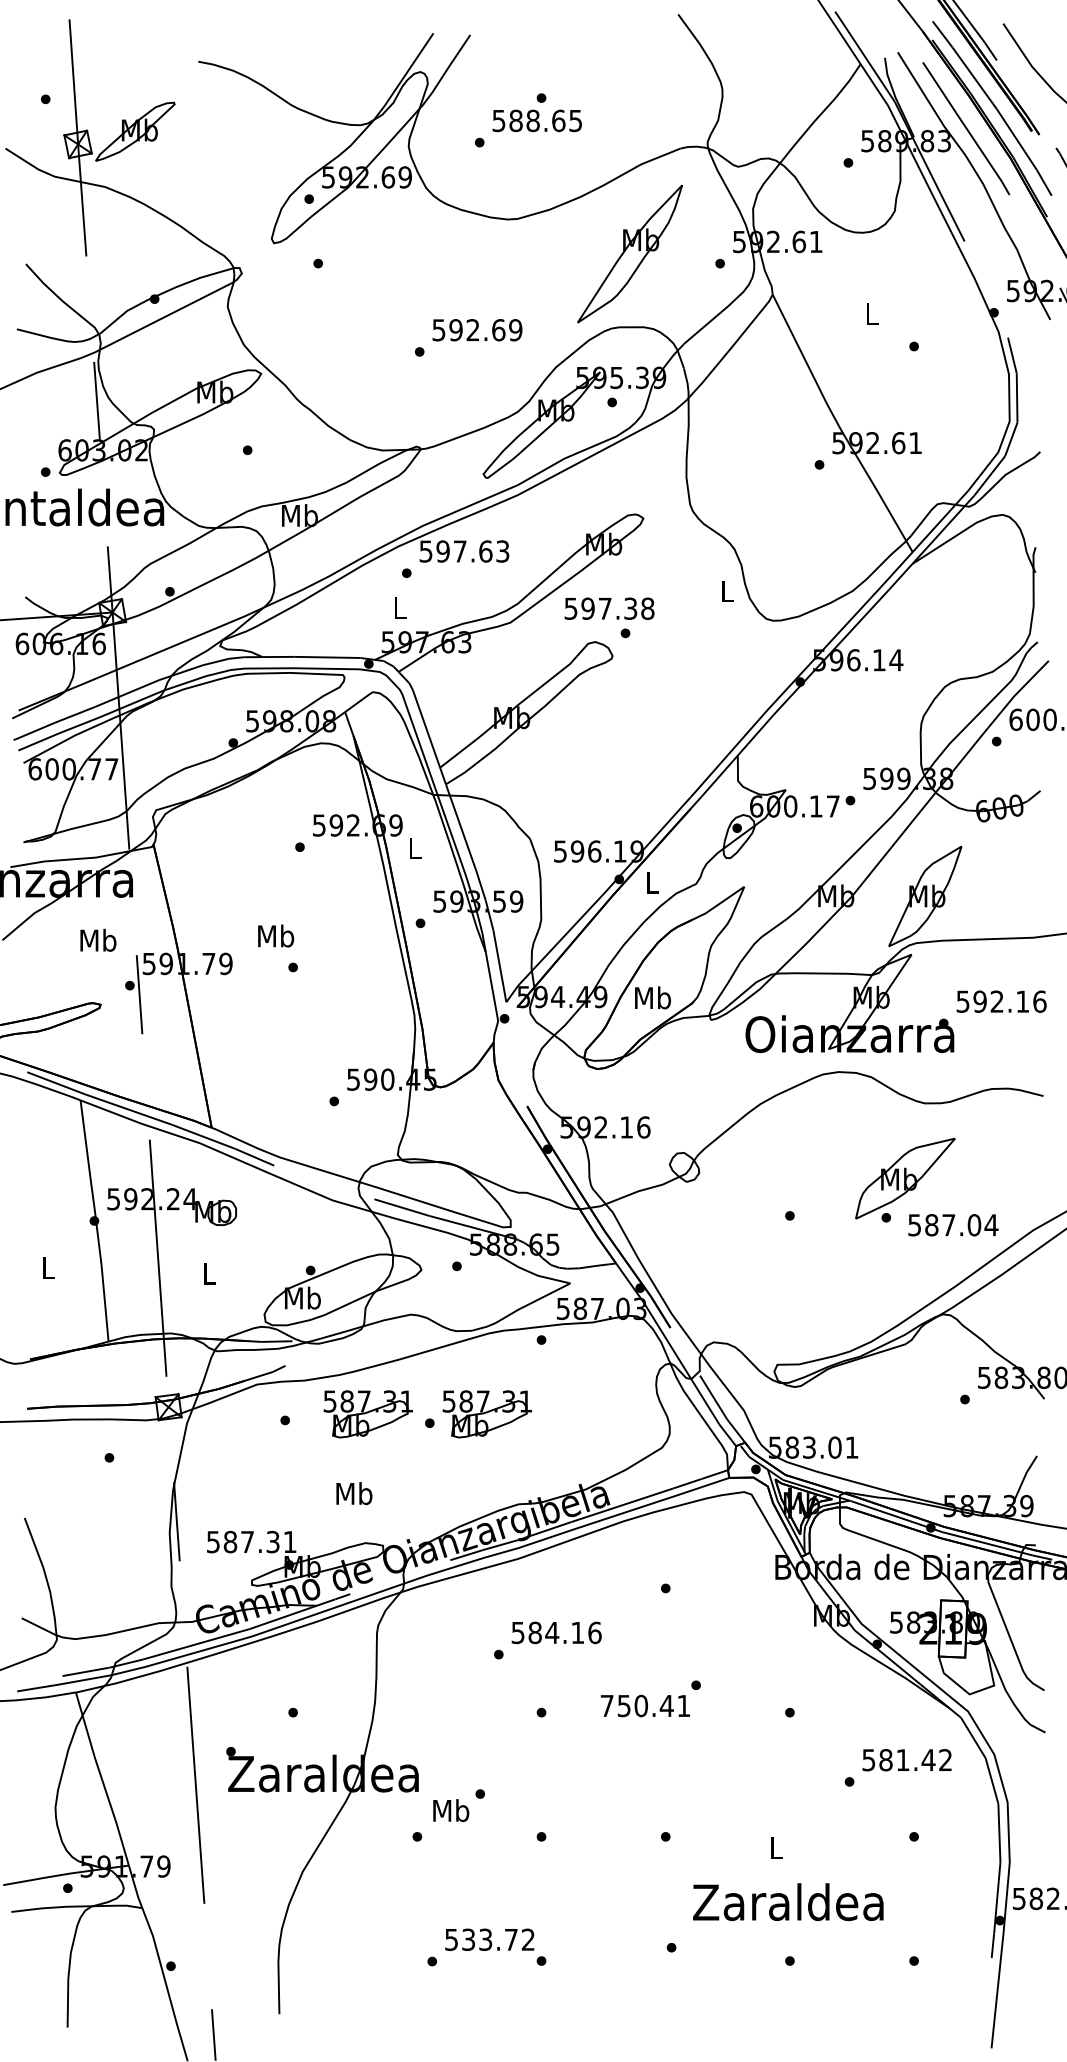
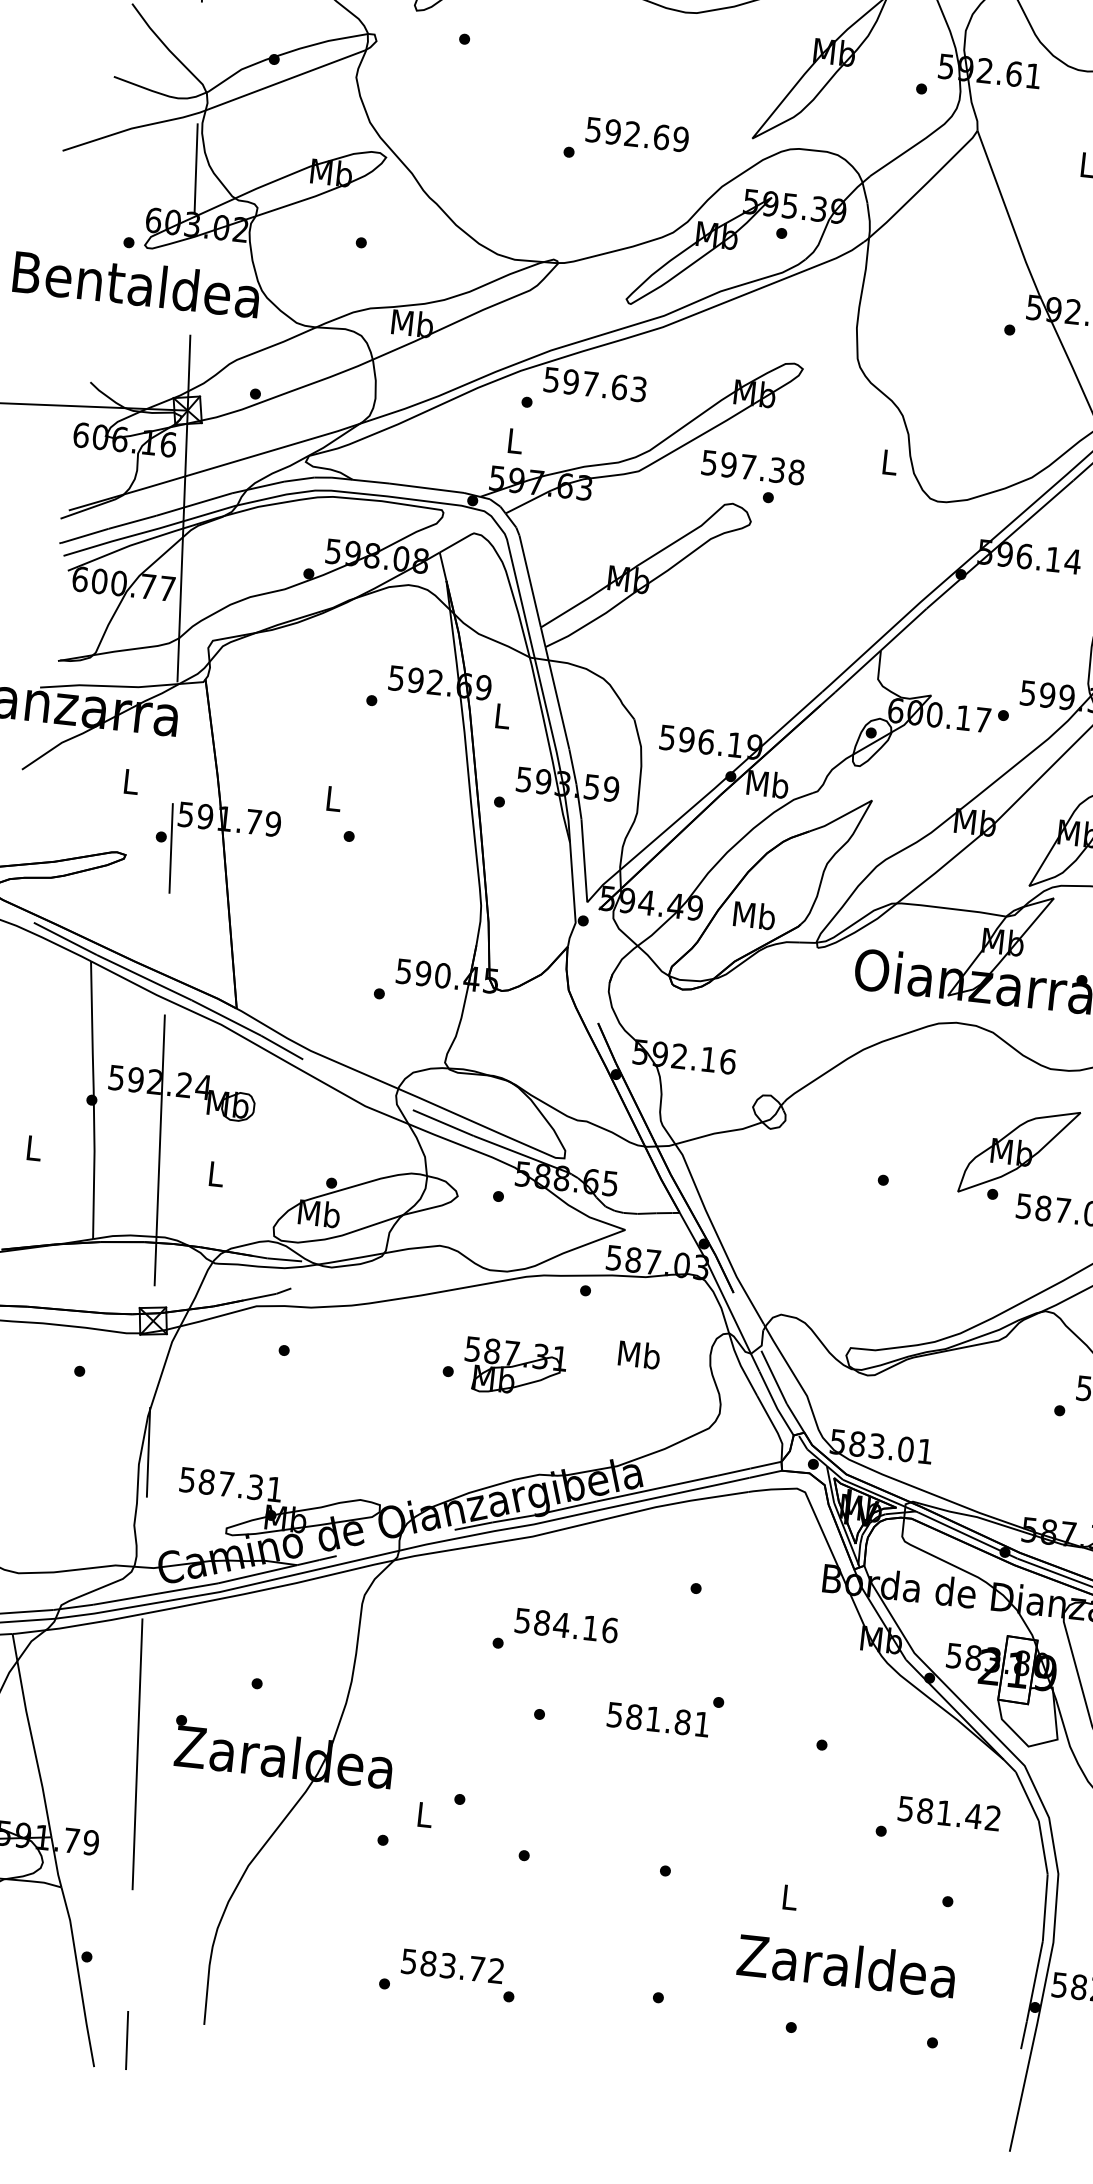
text: (652, 882) -> (768, 784), L -> Mb
text: (276, 935) -> (334, 798), Mb -> L
text: (98, 939) -> (131, 780), Mb -> L
part: (367, 1414) -> (378, 1353), removed
text: (354, 1493) -> (639, 1354), moved
text: (636, 1705) -> (648, 1718), 750.41 -> 581.81
text: (451, 1810) -> (425, 1814), Mb -> L
text: (788, 1902) -> (846, 1966), moved
text: (468, 1939) -> (428, 1963), 533.72 -> 583.72

